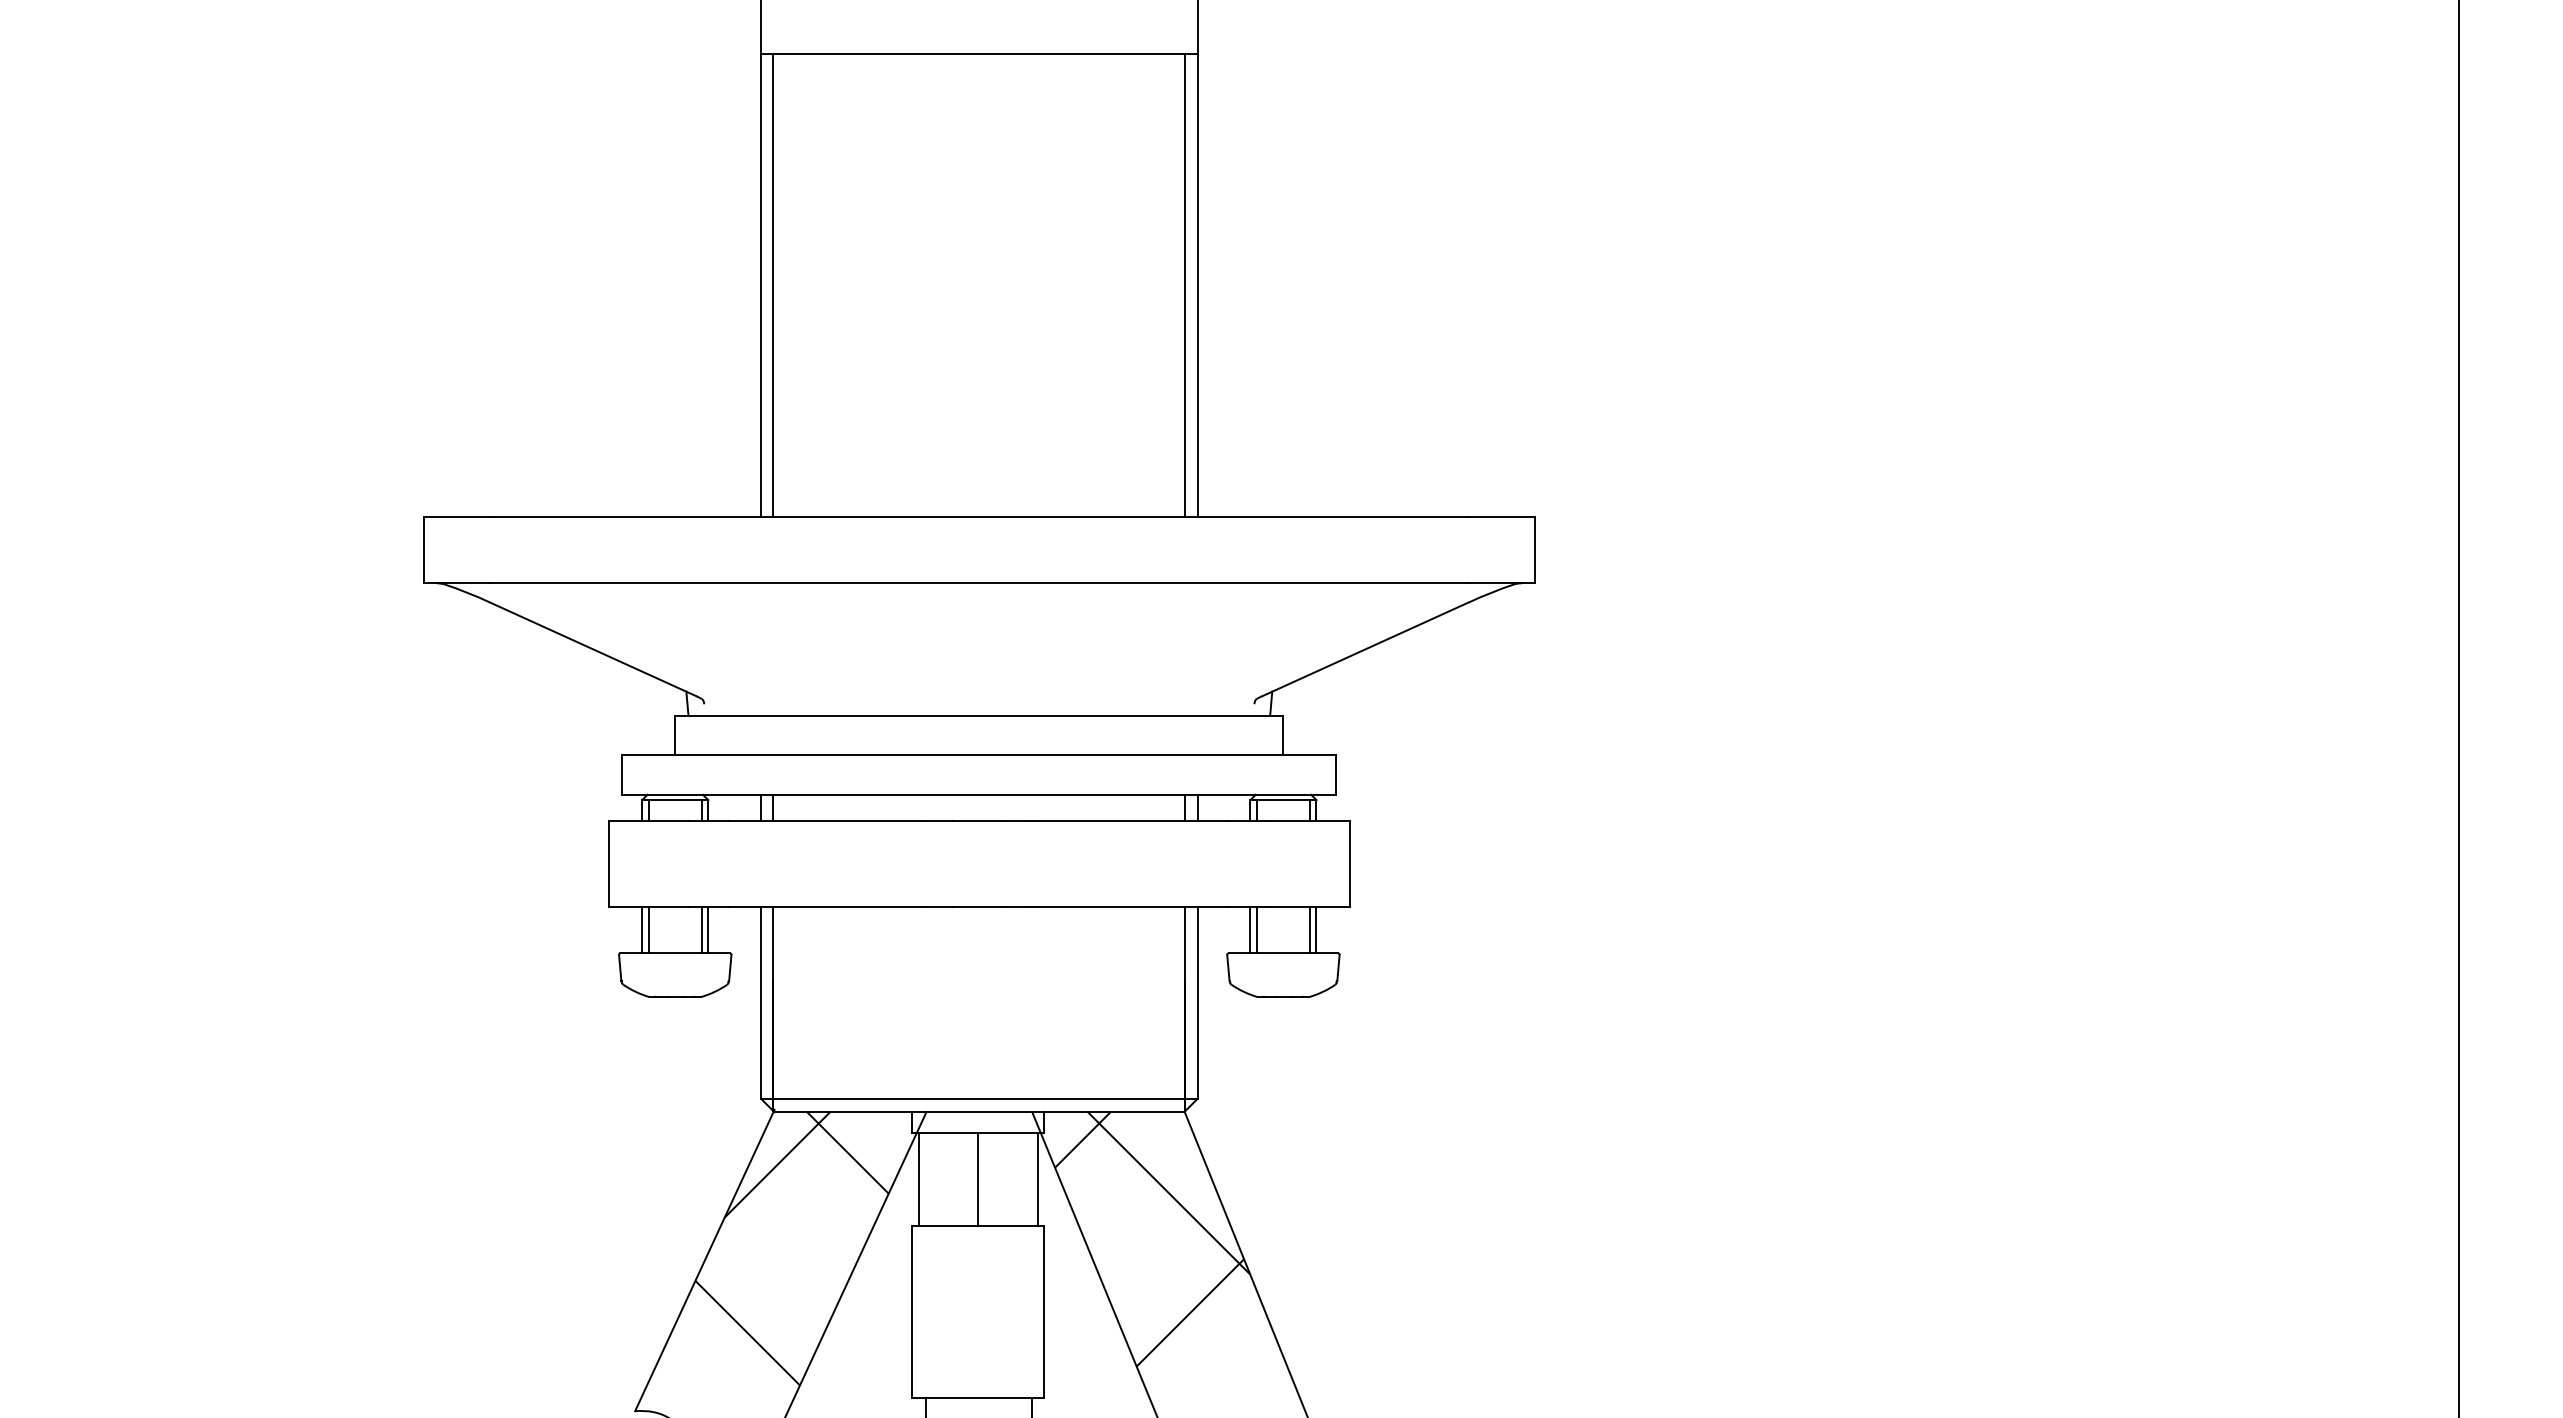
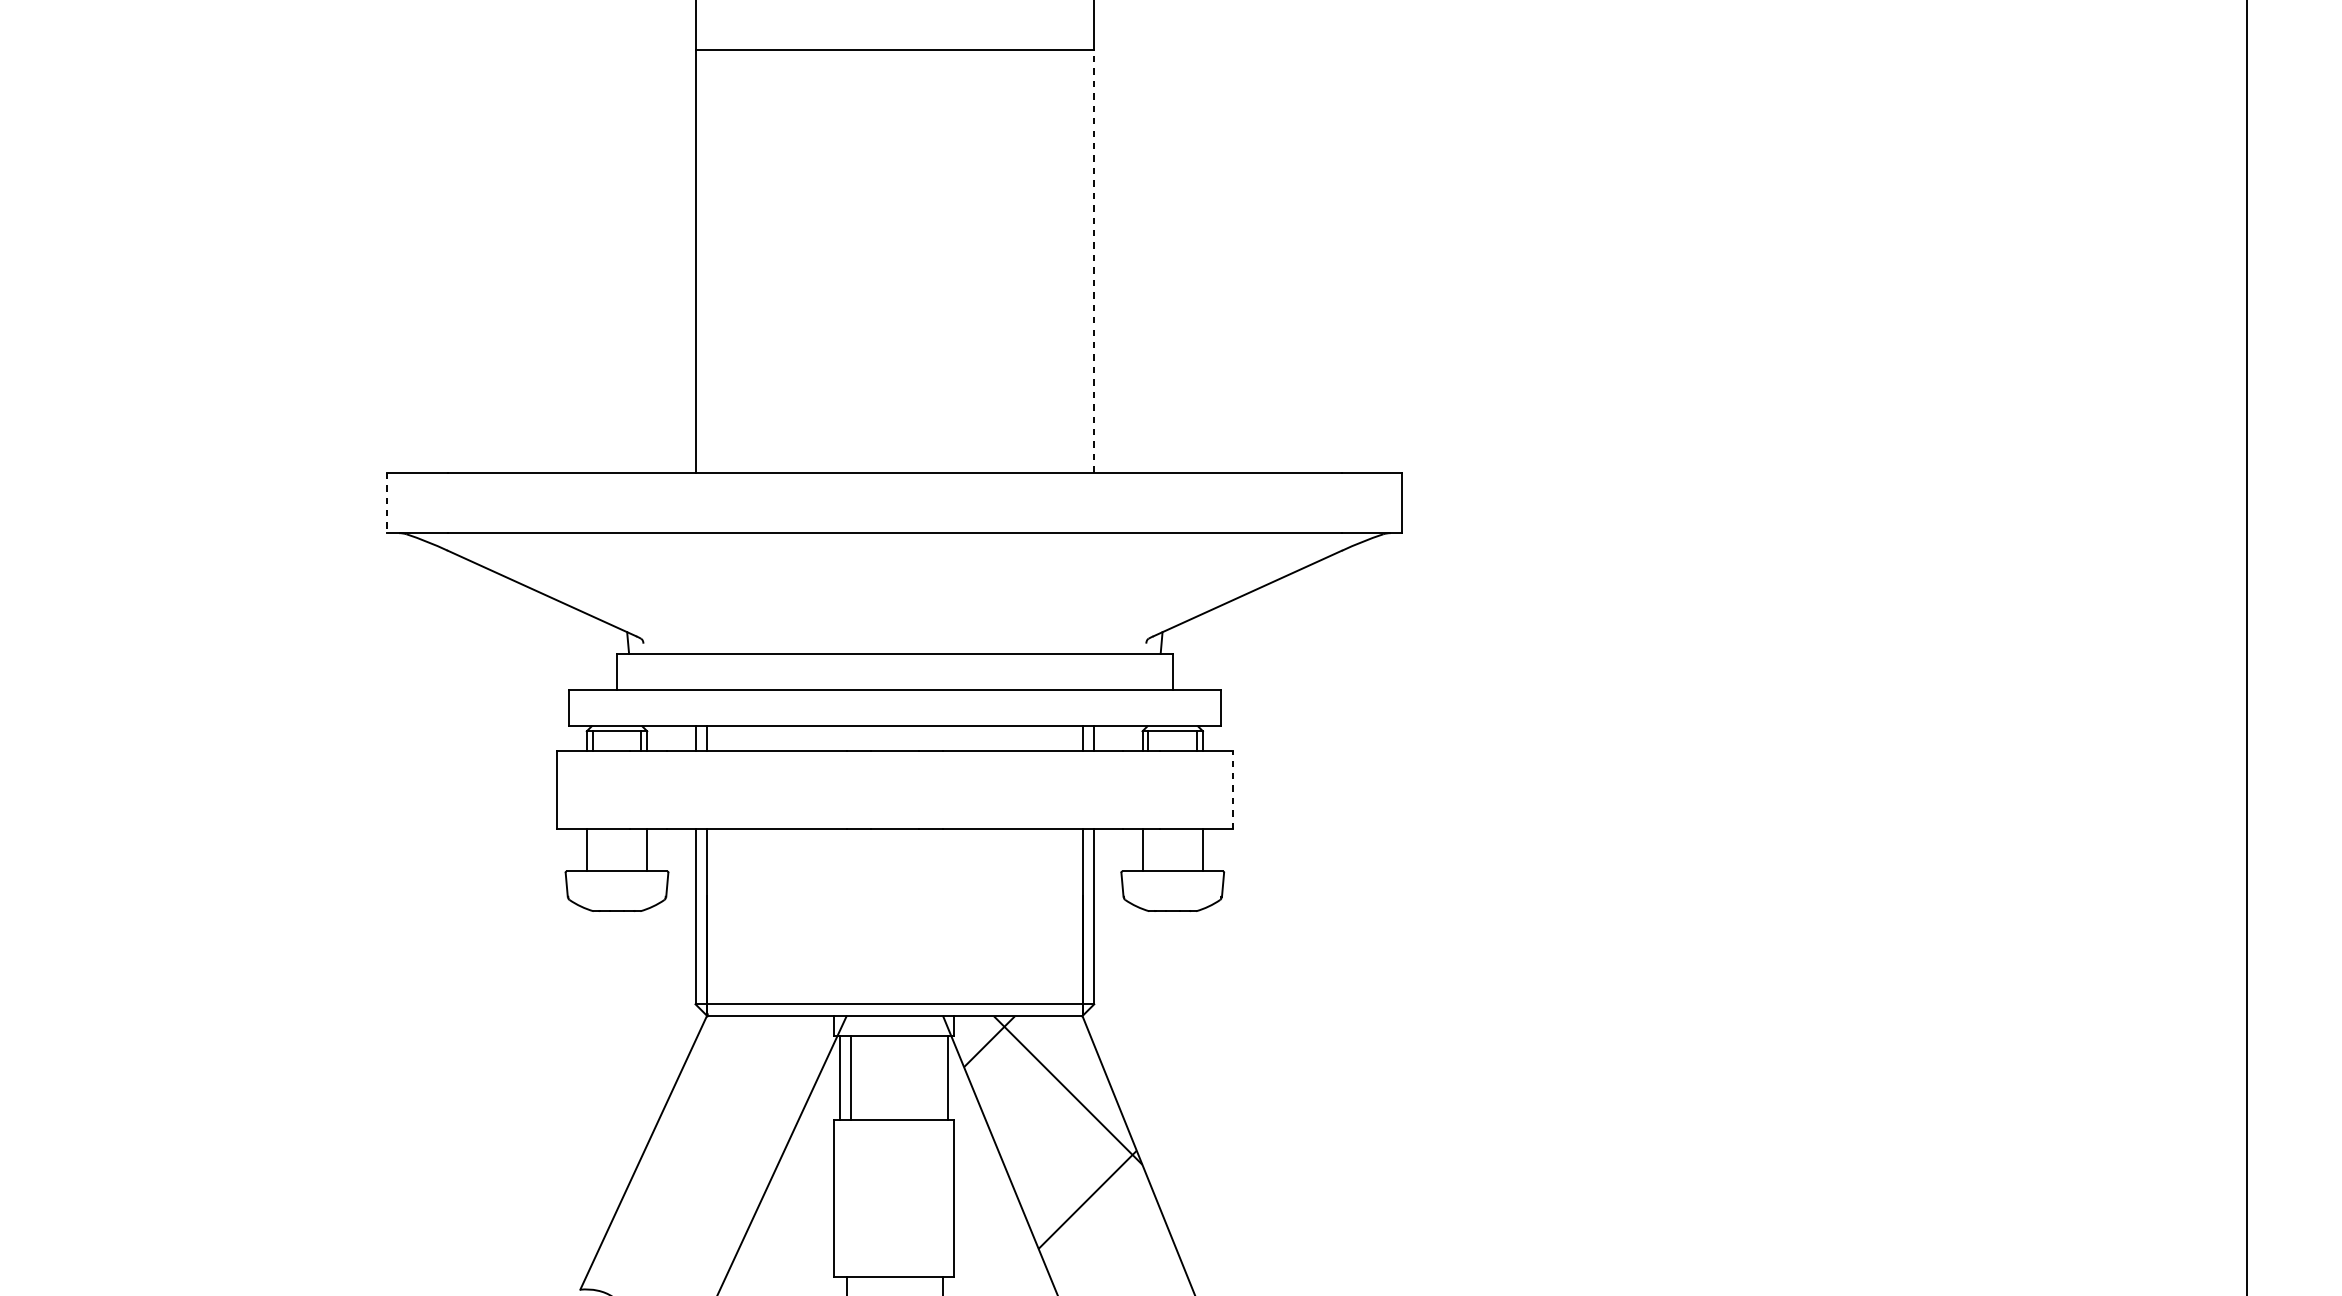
line: (773, 285) -> (706, 261), removed
line: (1185, 285) -> (1083, 261), removed
line: (1197, 285) -> (1094, 261), solid -> dashed
line: (424, 550) -> (387, 503), solid -> dashed
line: (1349, 864) -> (1233, 790), solid -> dashed
line: (648, 930) -> (592, 850), removed
line: (701, 930) -> (640, 850), removed
line: (1256, 930) -> (1148, 850), removed
line: (1309, 930) -> (1196, 850), removed
line: (978, 1179) -> (851, 1077), moved
hatch: (791, 1248) -> (723, 1140), removed

